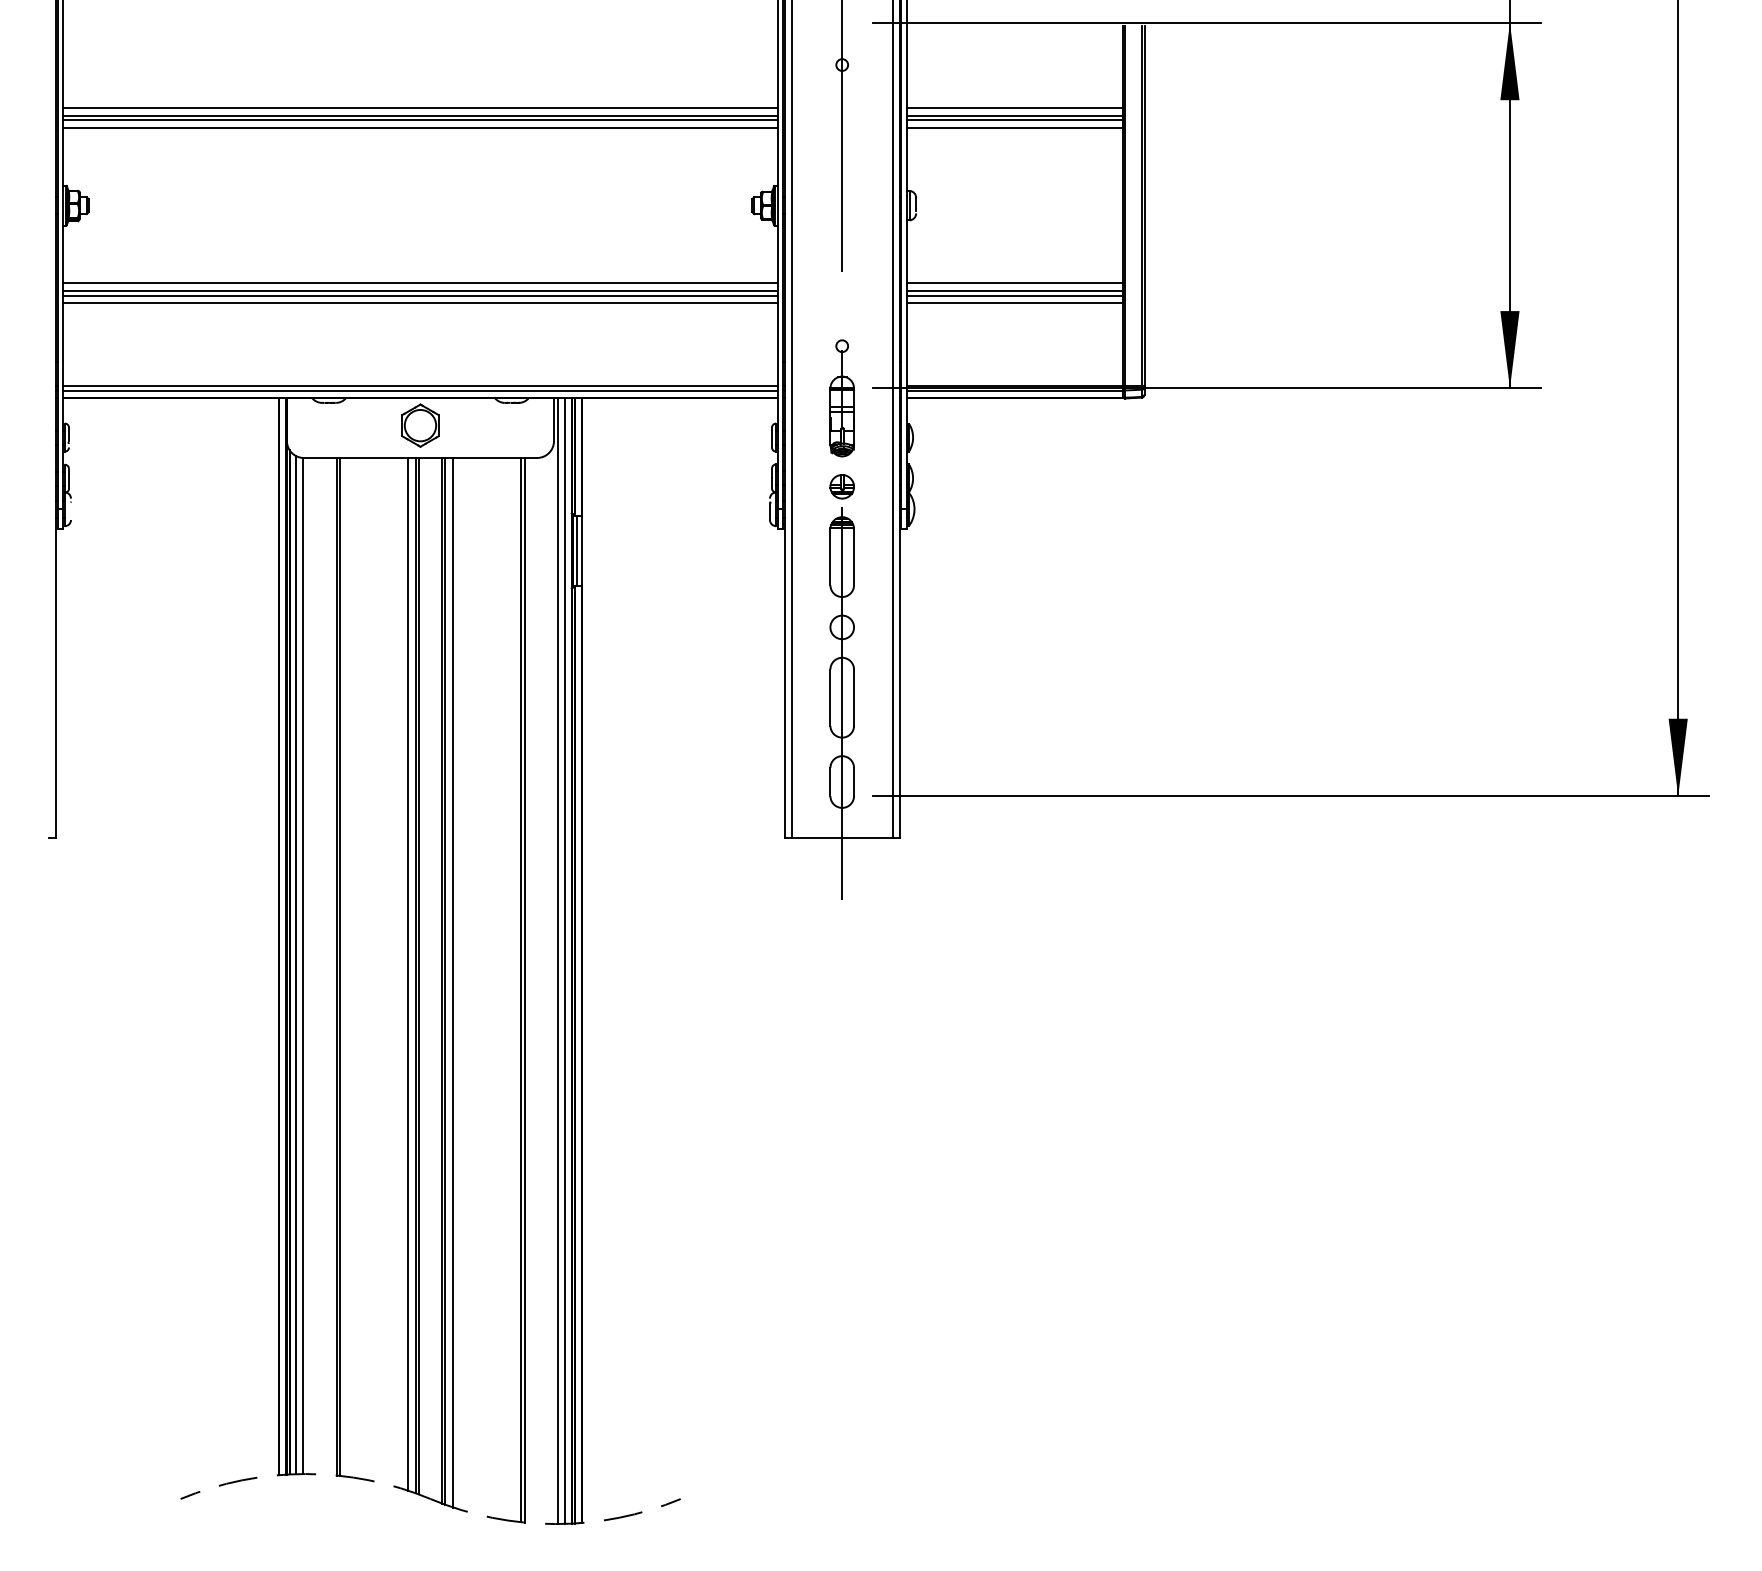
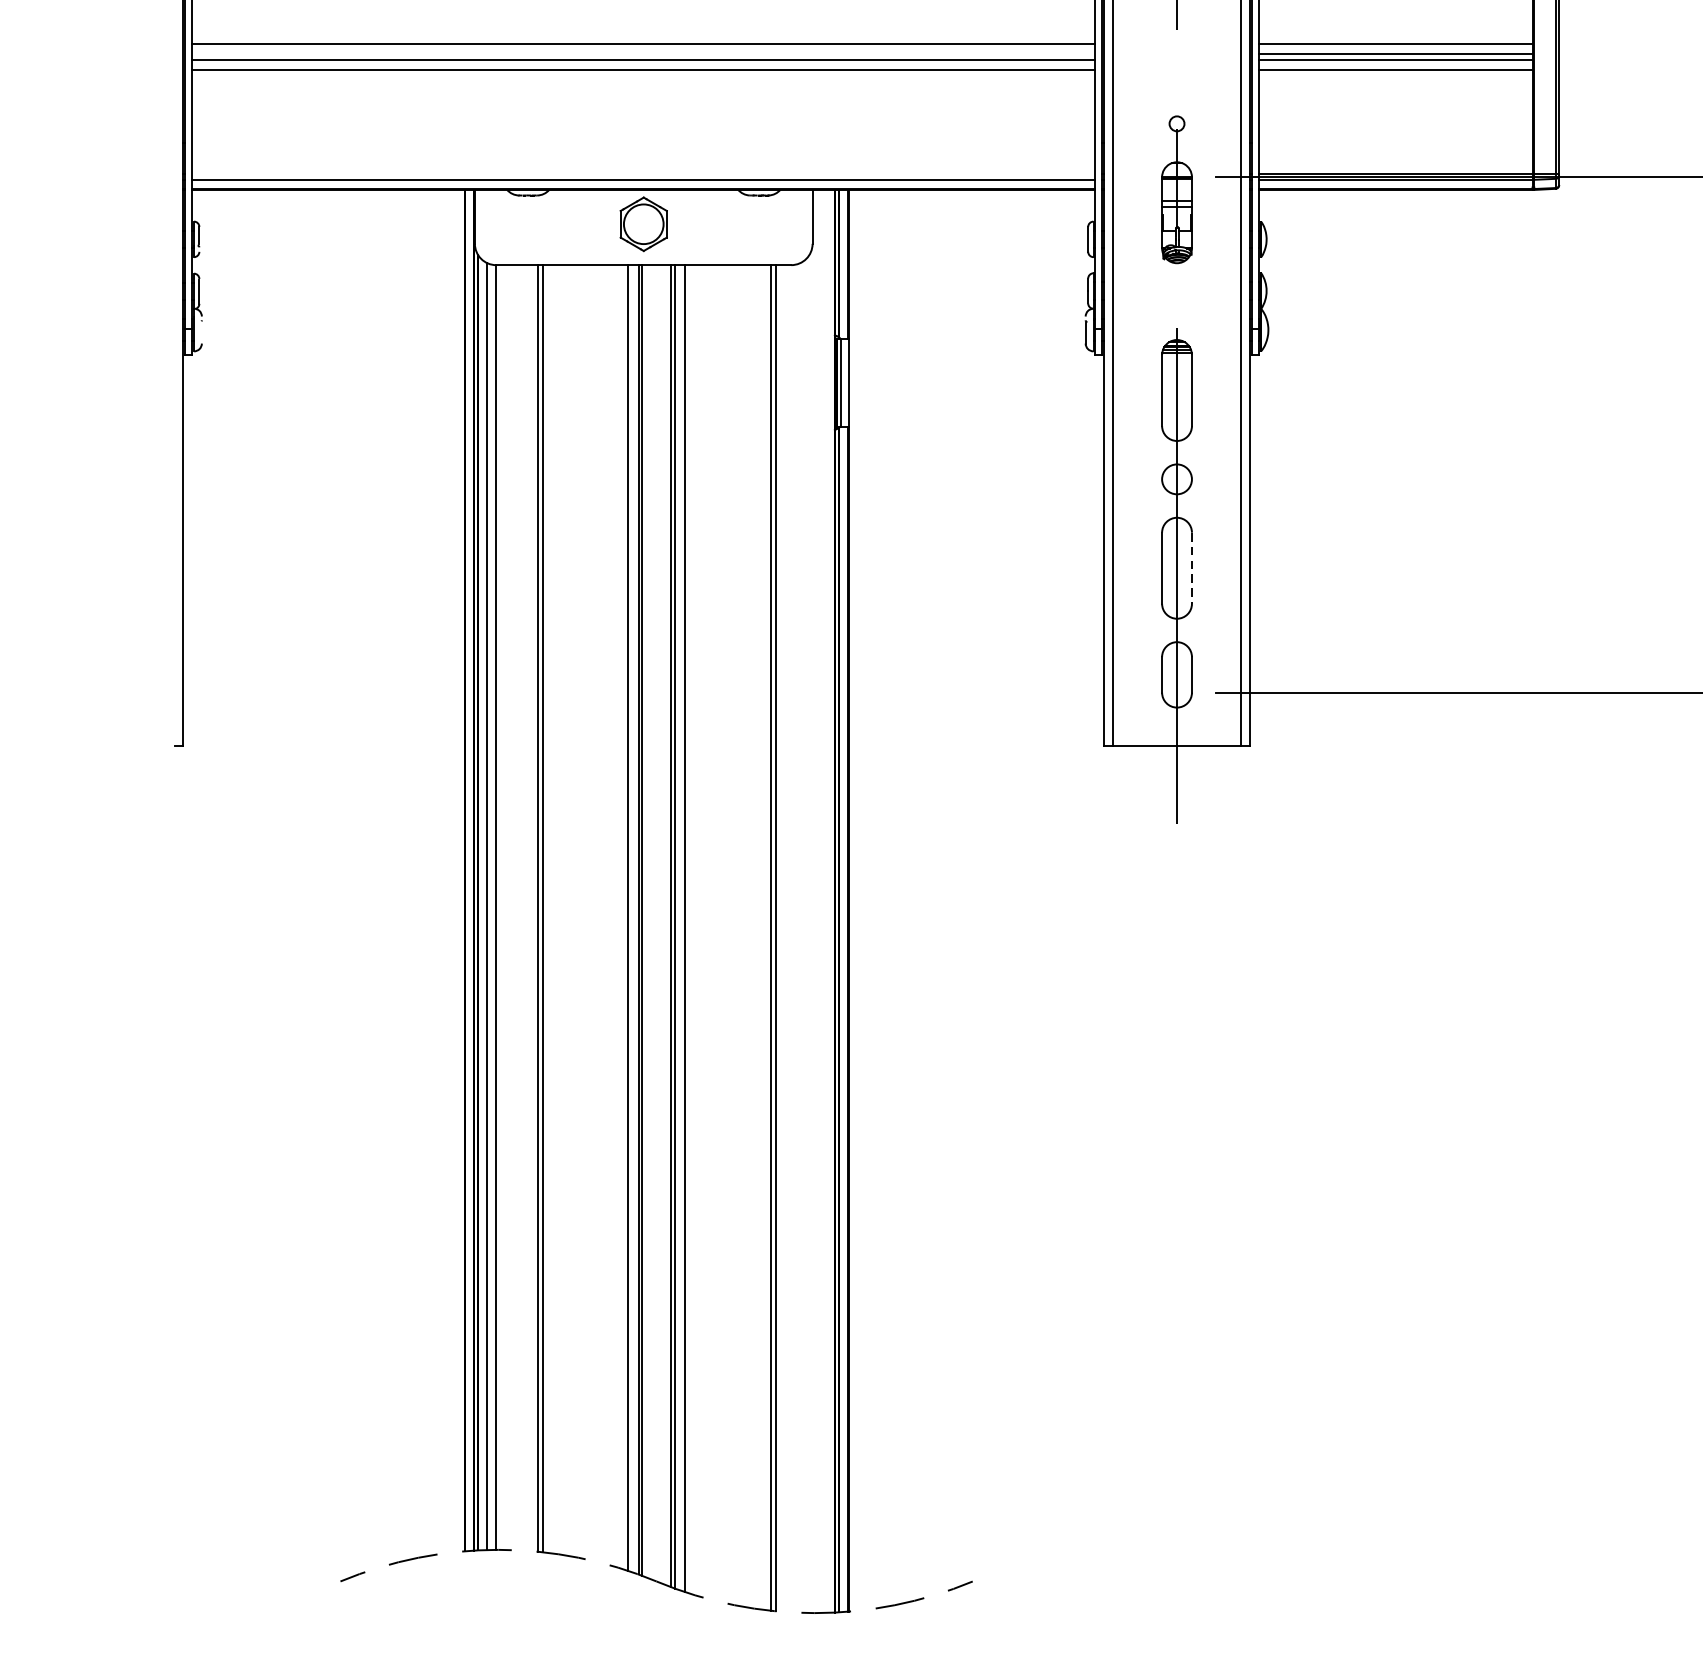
line: (420, 291) -> (643, 54), removed
line: (420, 385) -> (643, 173), removed
part: (841, 486) -> (1176, 301), removed
line: (854, 698) -> (1192, 569), solid -> dashed
line: (564, 960) -> (825, 900), removed
line: (558, 961) -> (818, 901), removed

